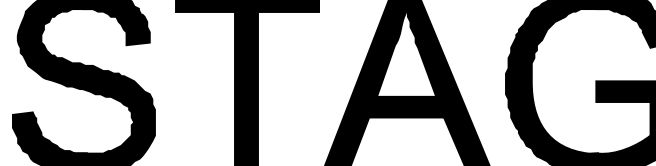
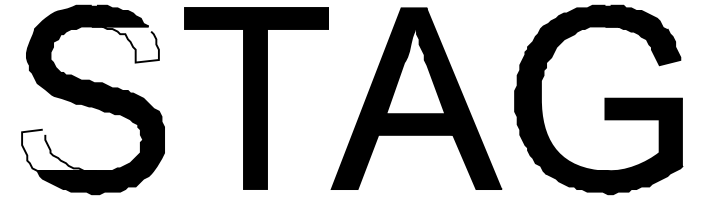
fill: (115, 27) -> (124, 44), removed
fill: (50, 132) -> (59, 149), removed

